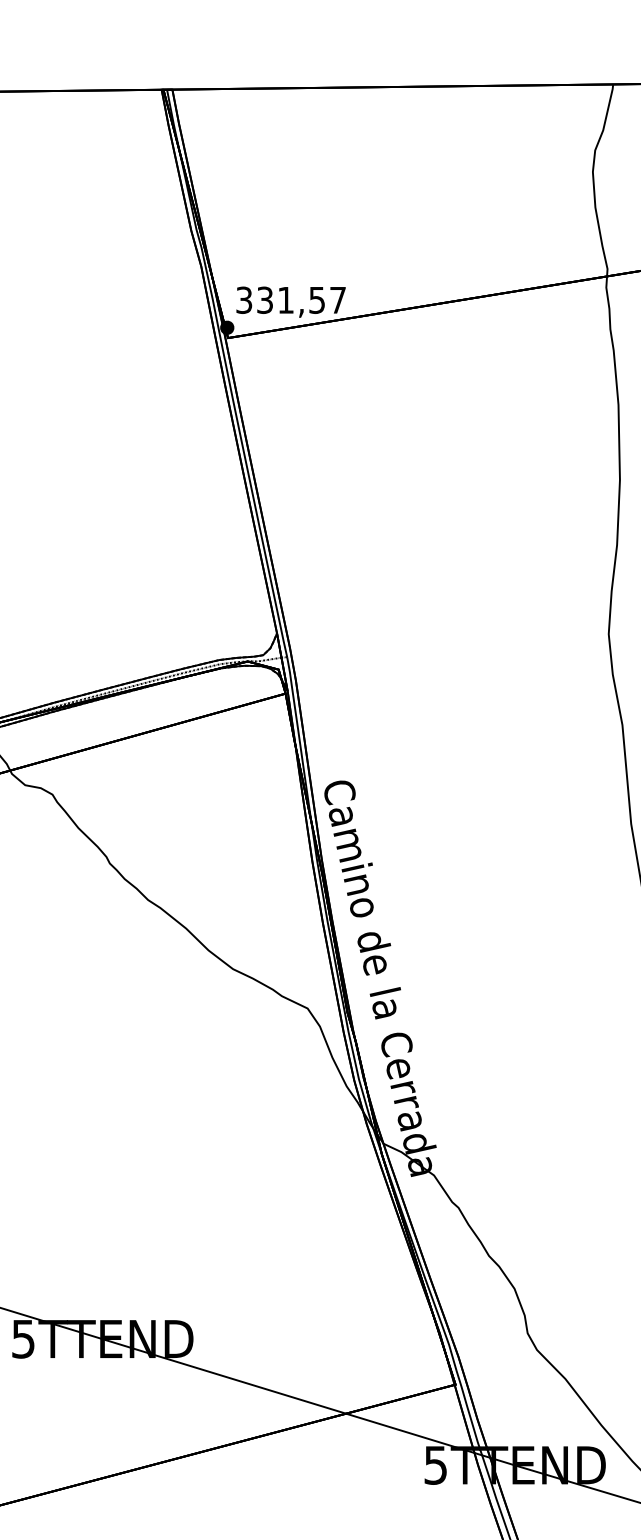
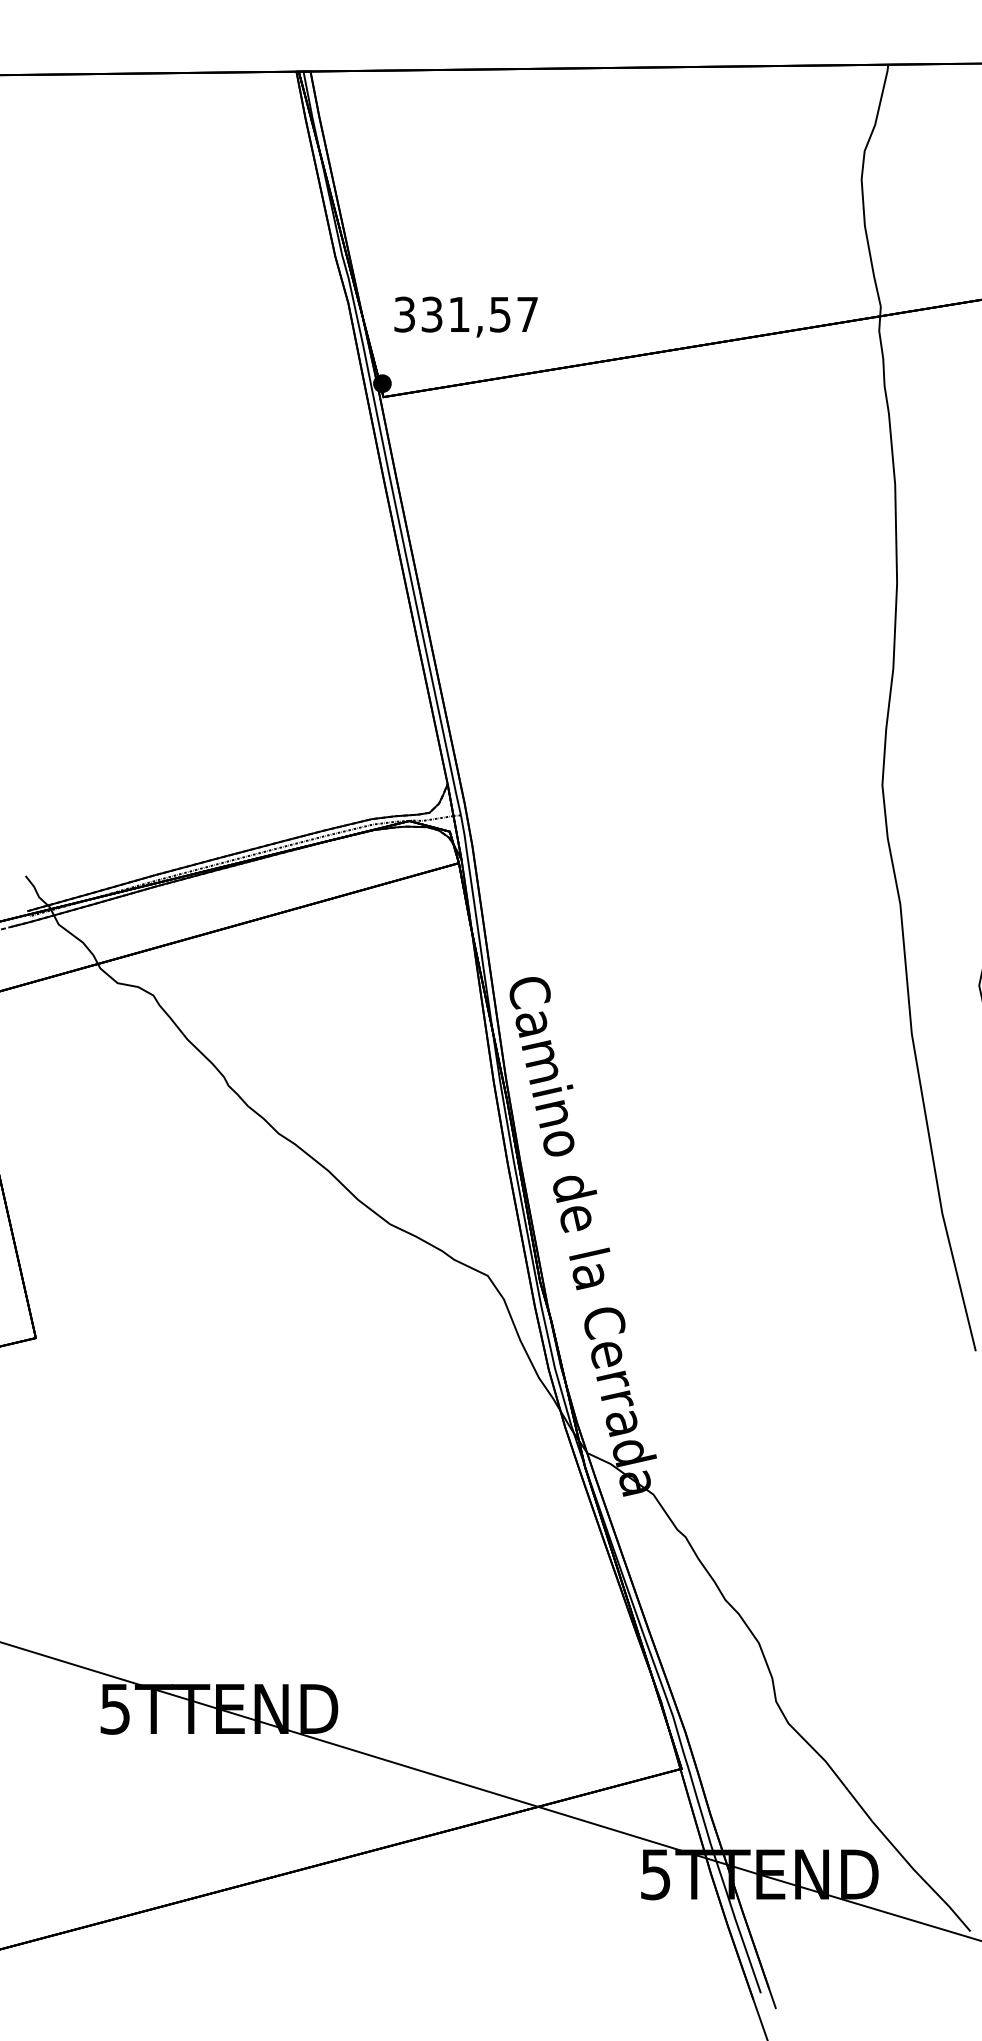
text: (290, 301) -> (465, 316), moved

